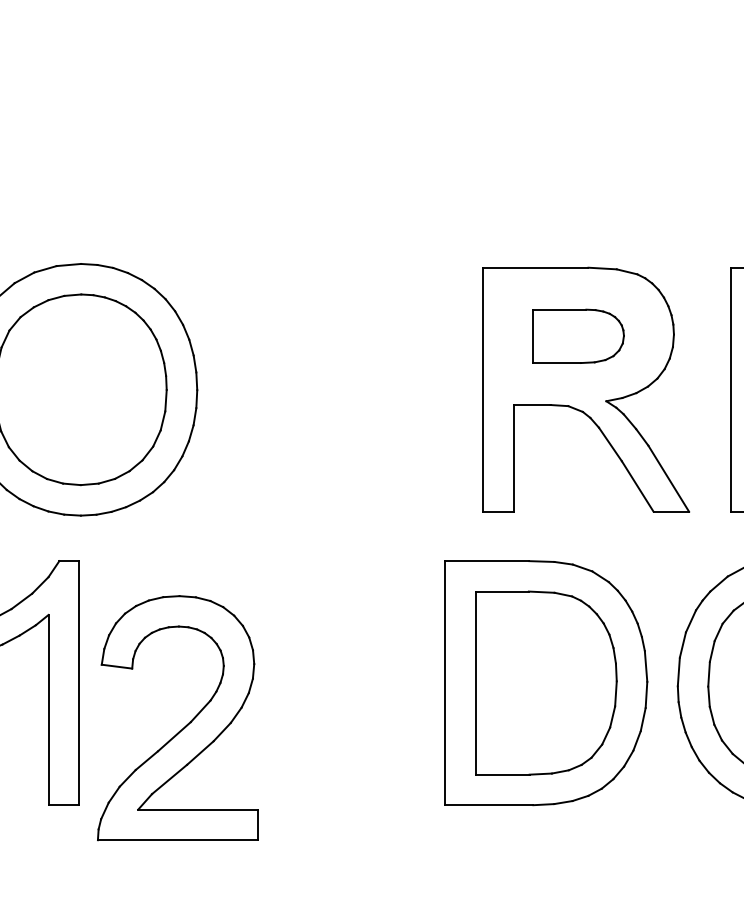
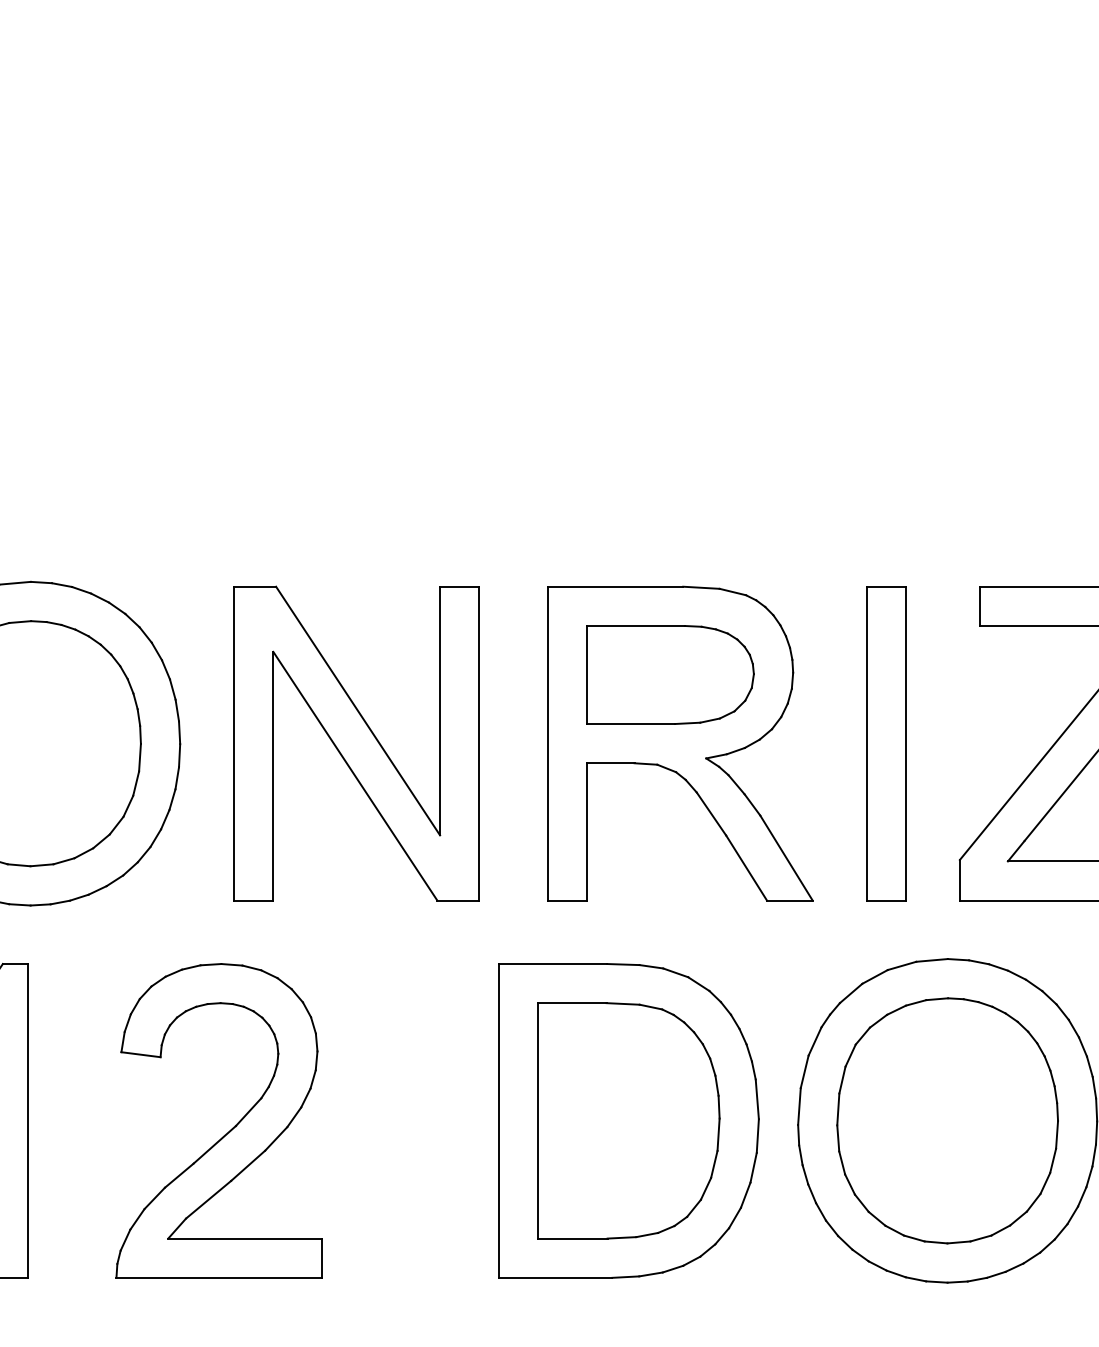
part: (578, 335) -> (670, 674), size x1.43
part: (334, 389) -> (356, 743), added
part: (185, 725) -> (229, 1130), moved

